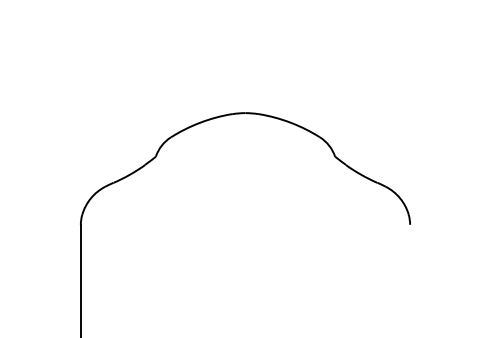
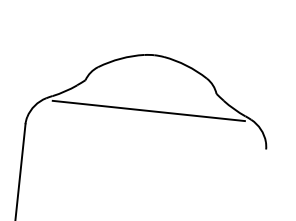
line: (245, 189) -> (148, 111), added

